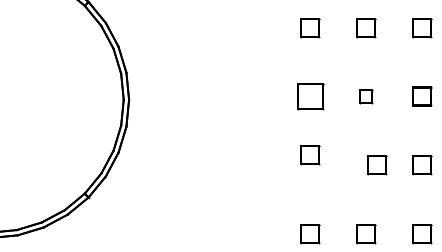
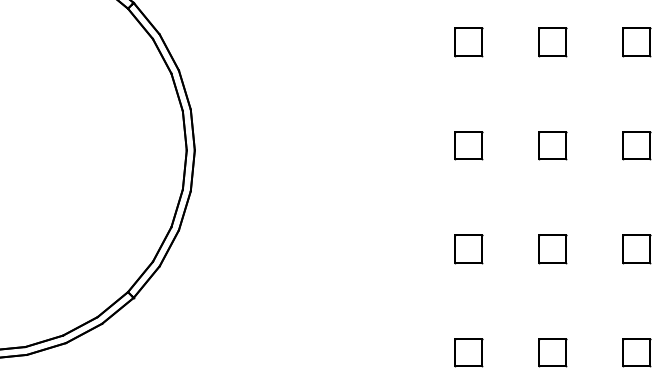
part: (310, 96) -> (468, 145), size x0.71
part: (366, 96) -> (553, 145), size x1.43
part: (310, 155) -> (468, 249), moved
part: (377, 165) -> (553, 249), moved

